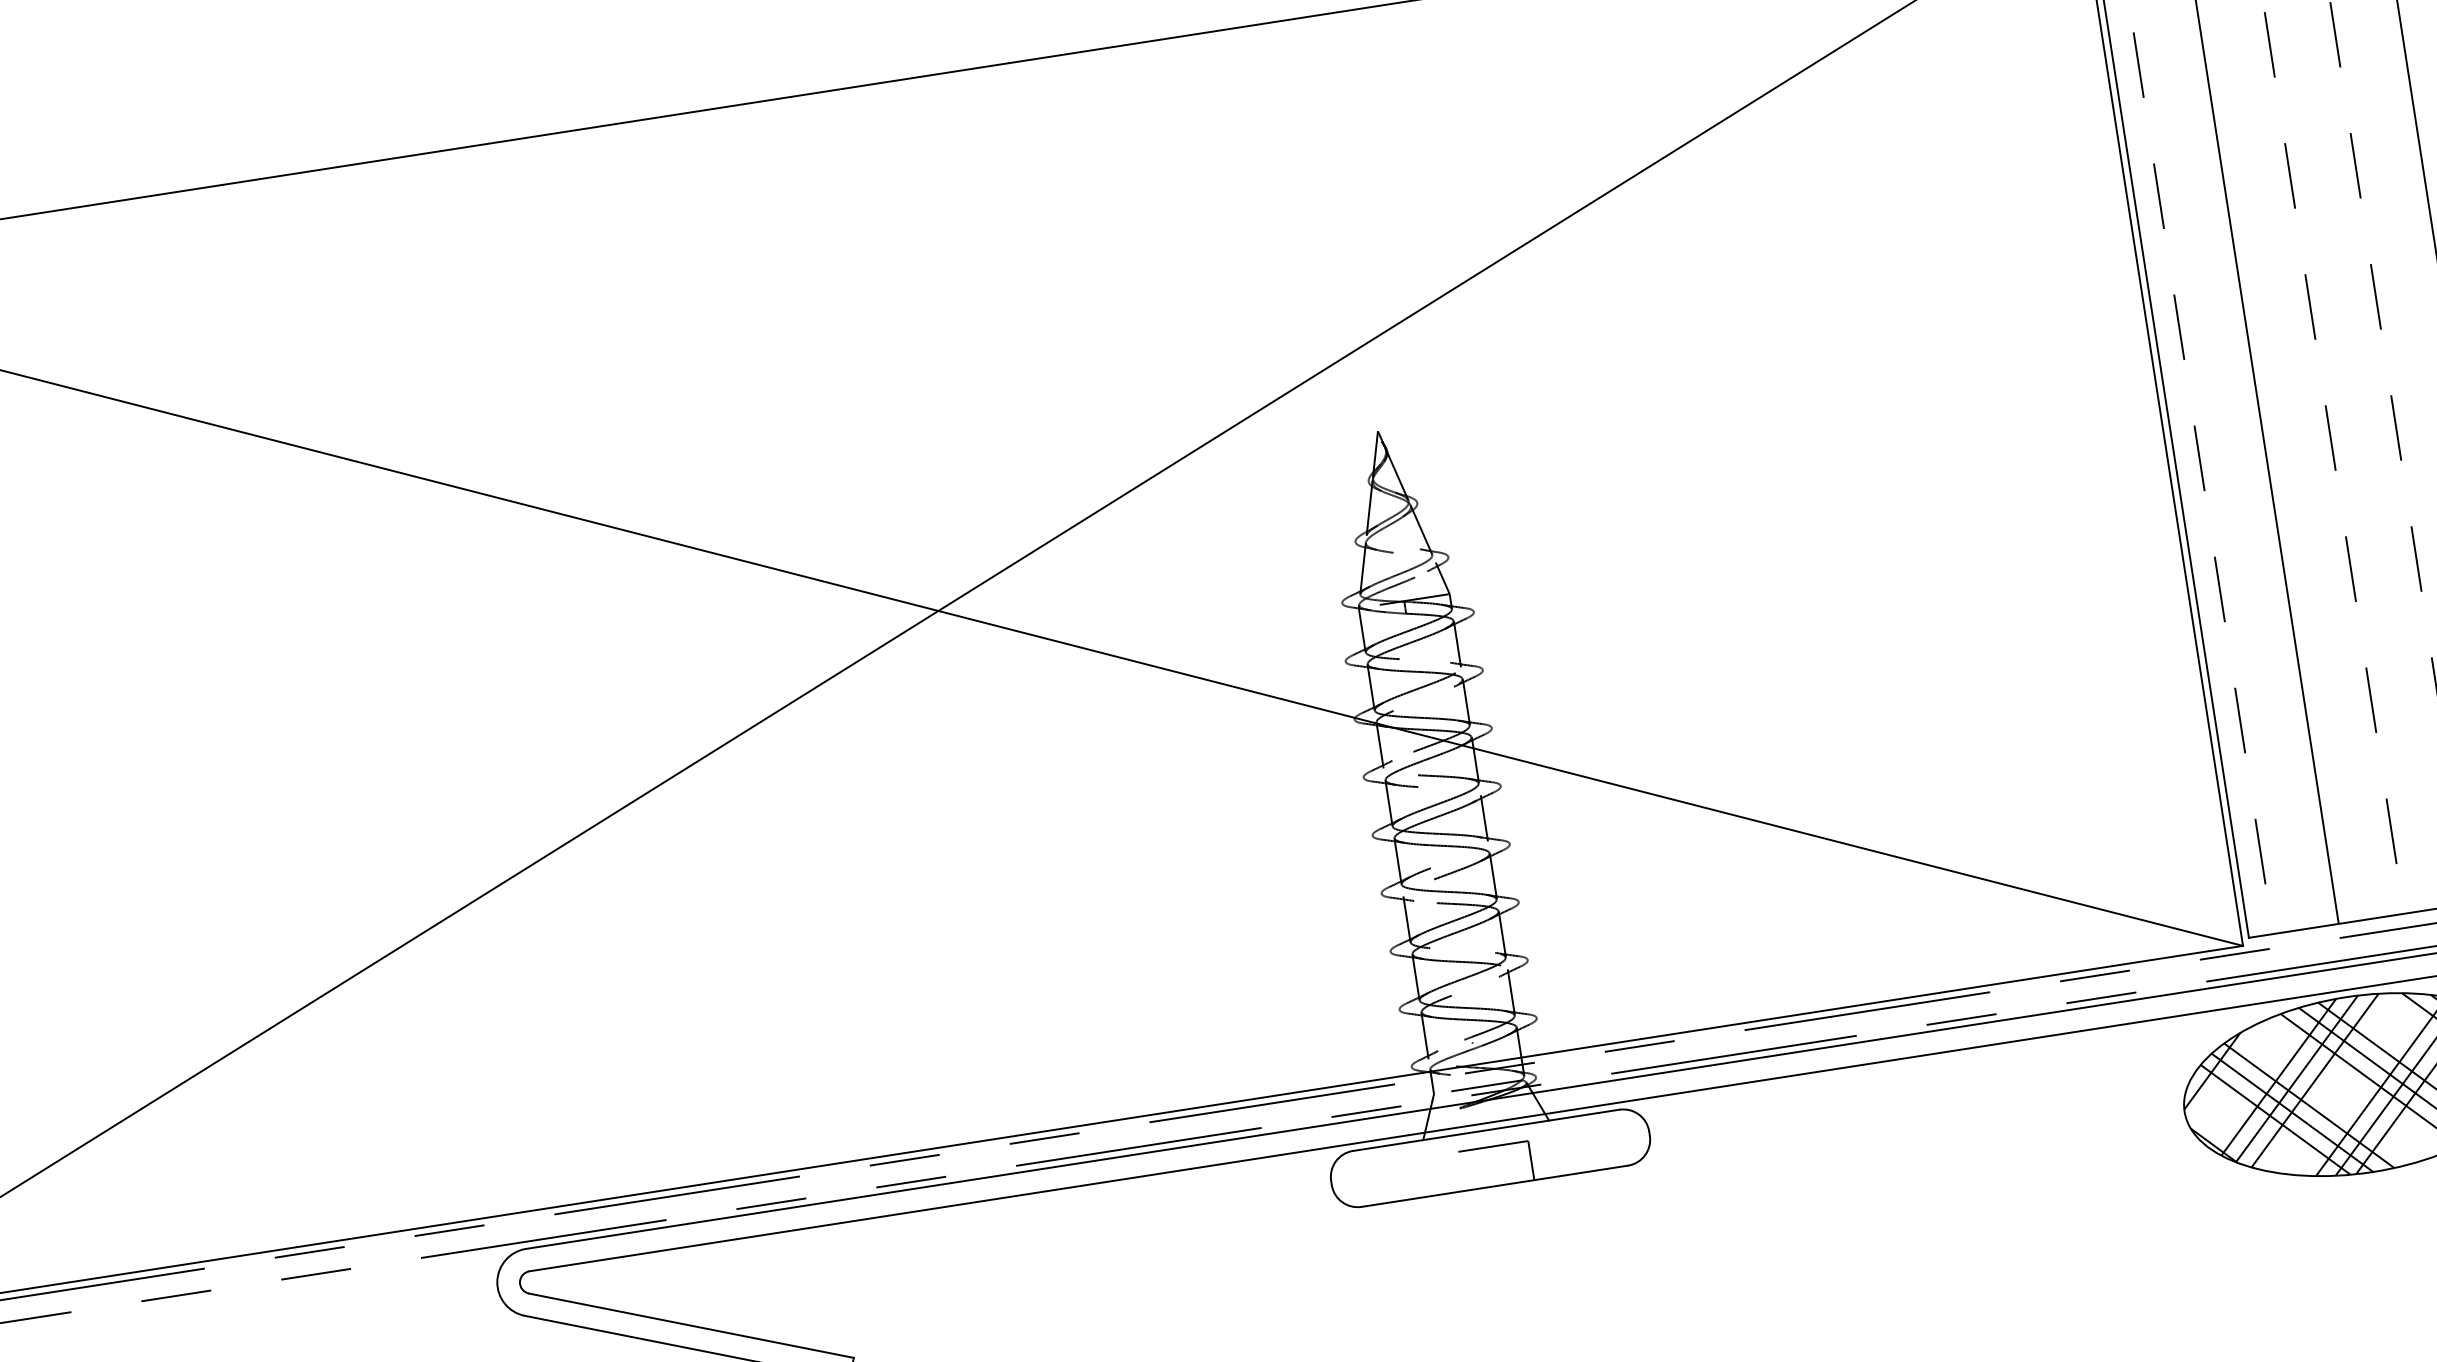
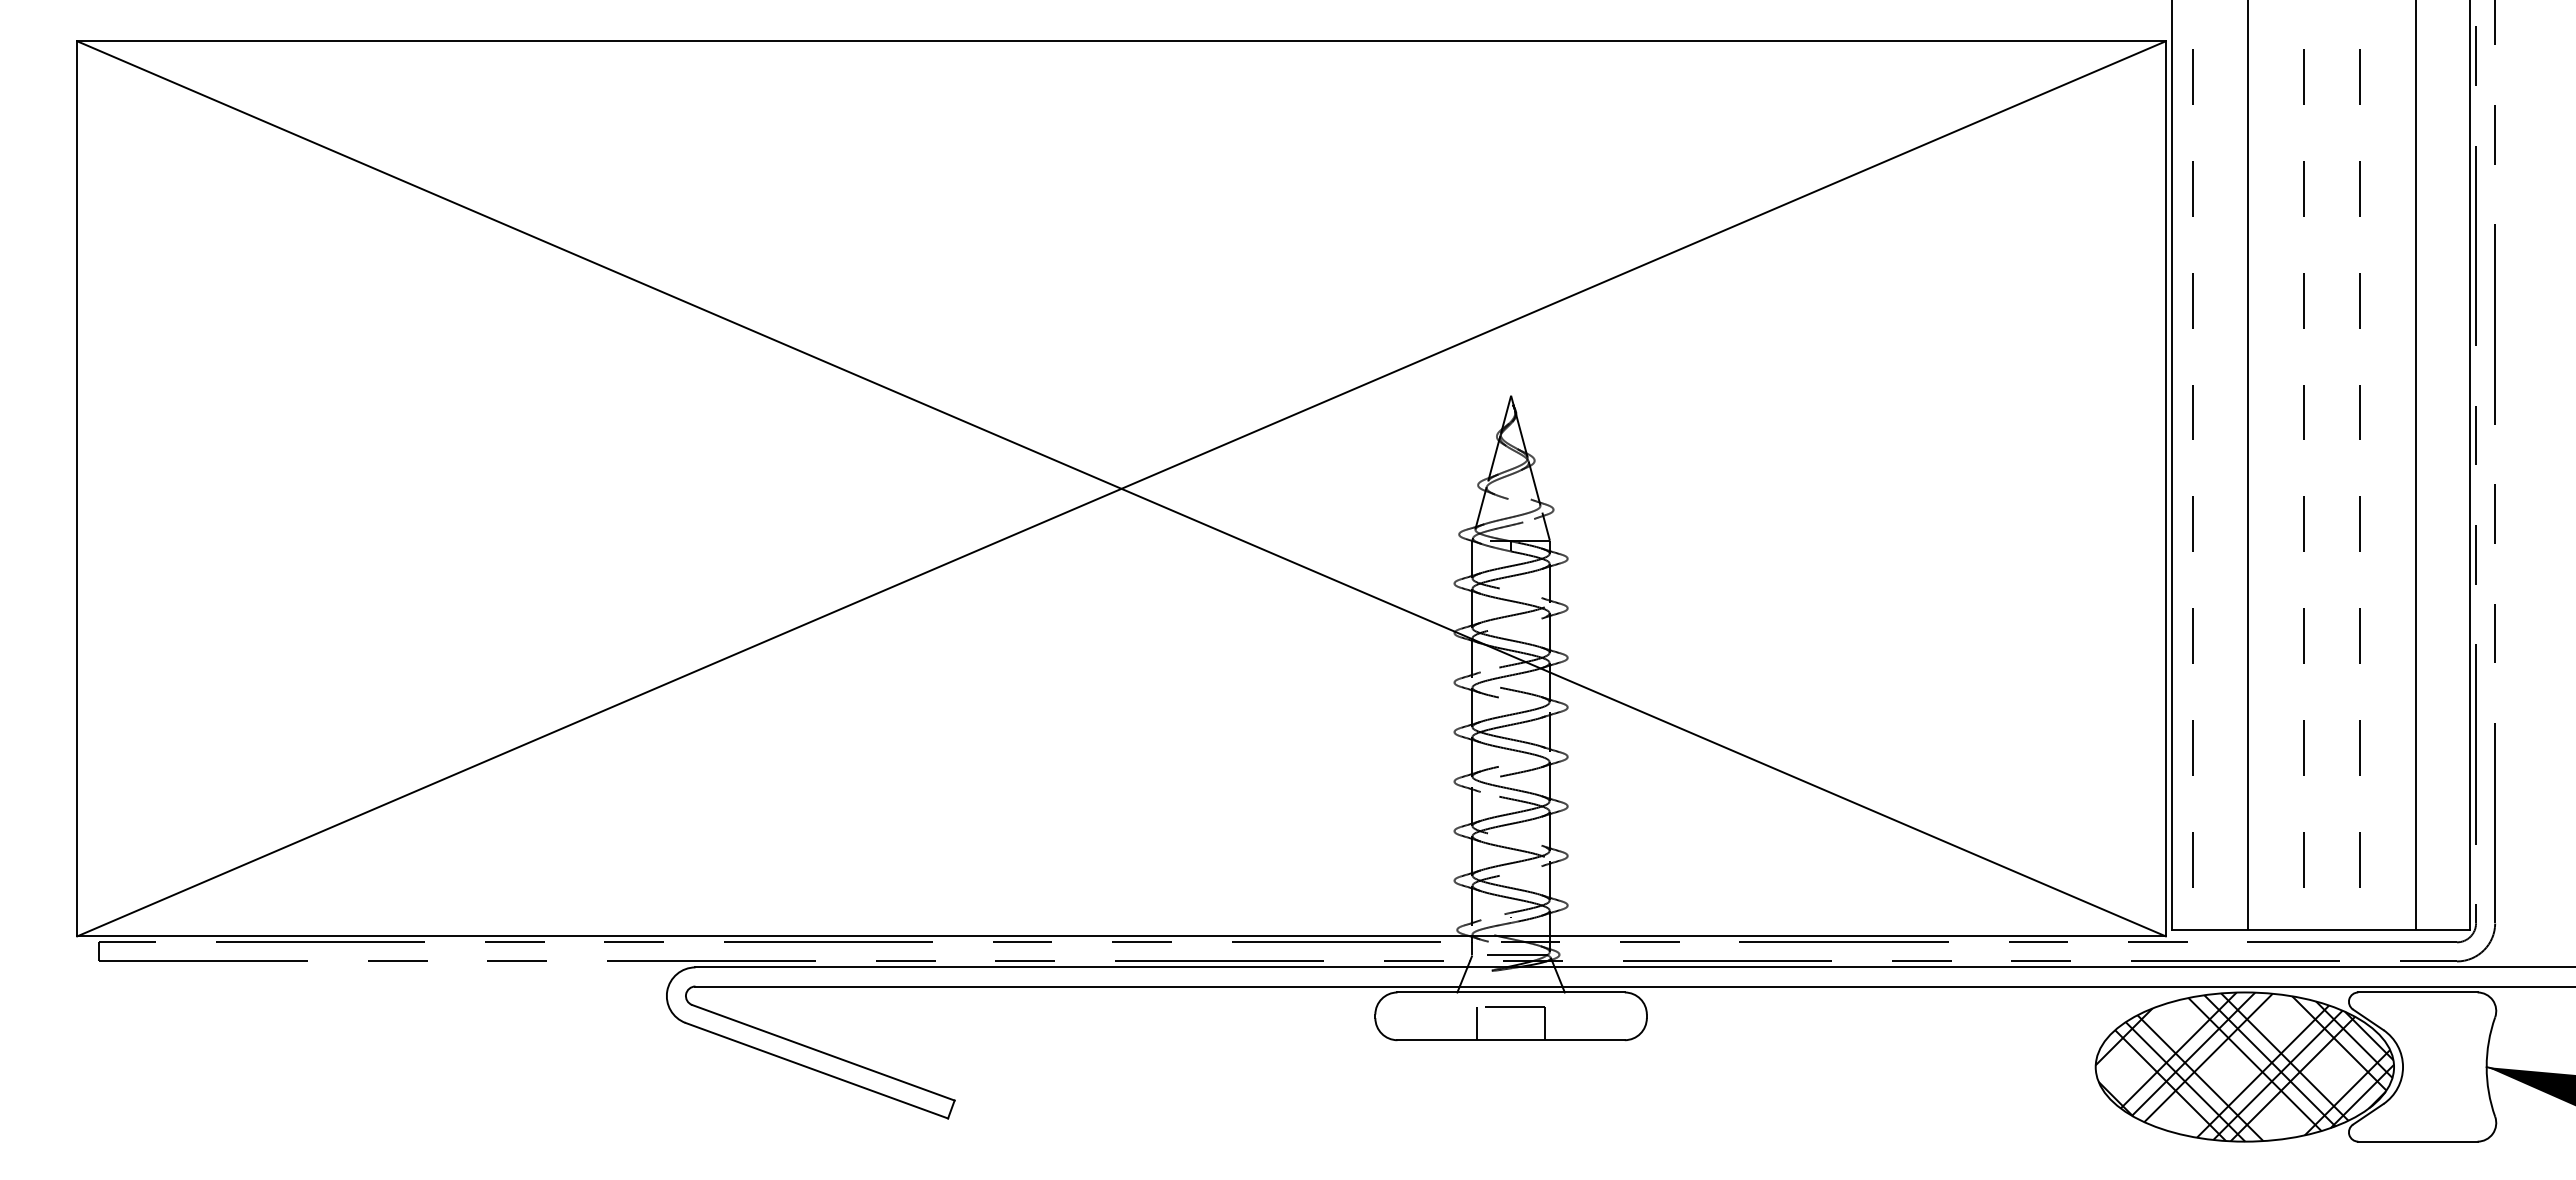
line: (1452, 1172) -> (1477, 1023), added

